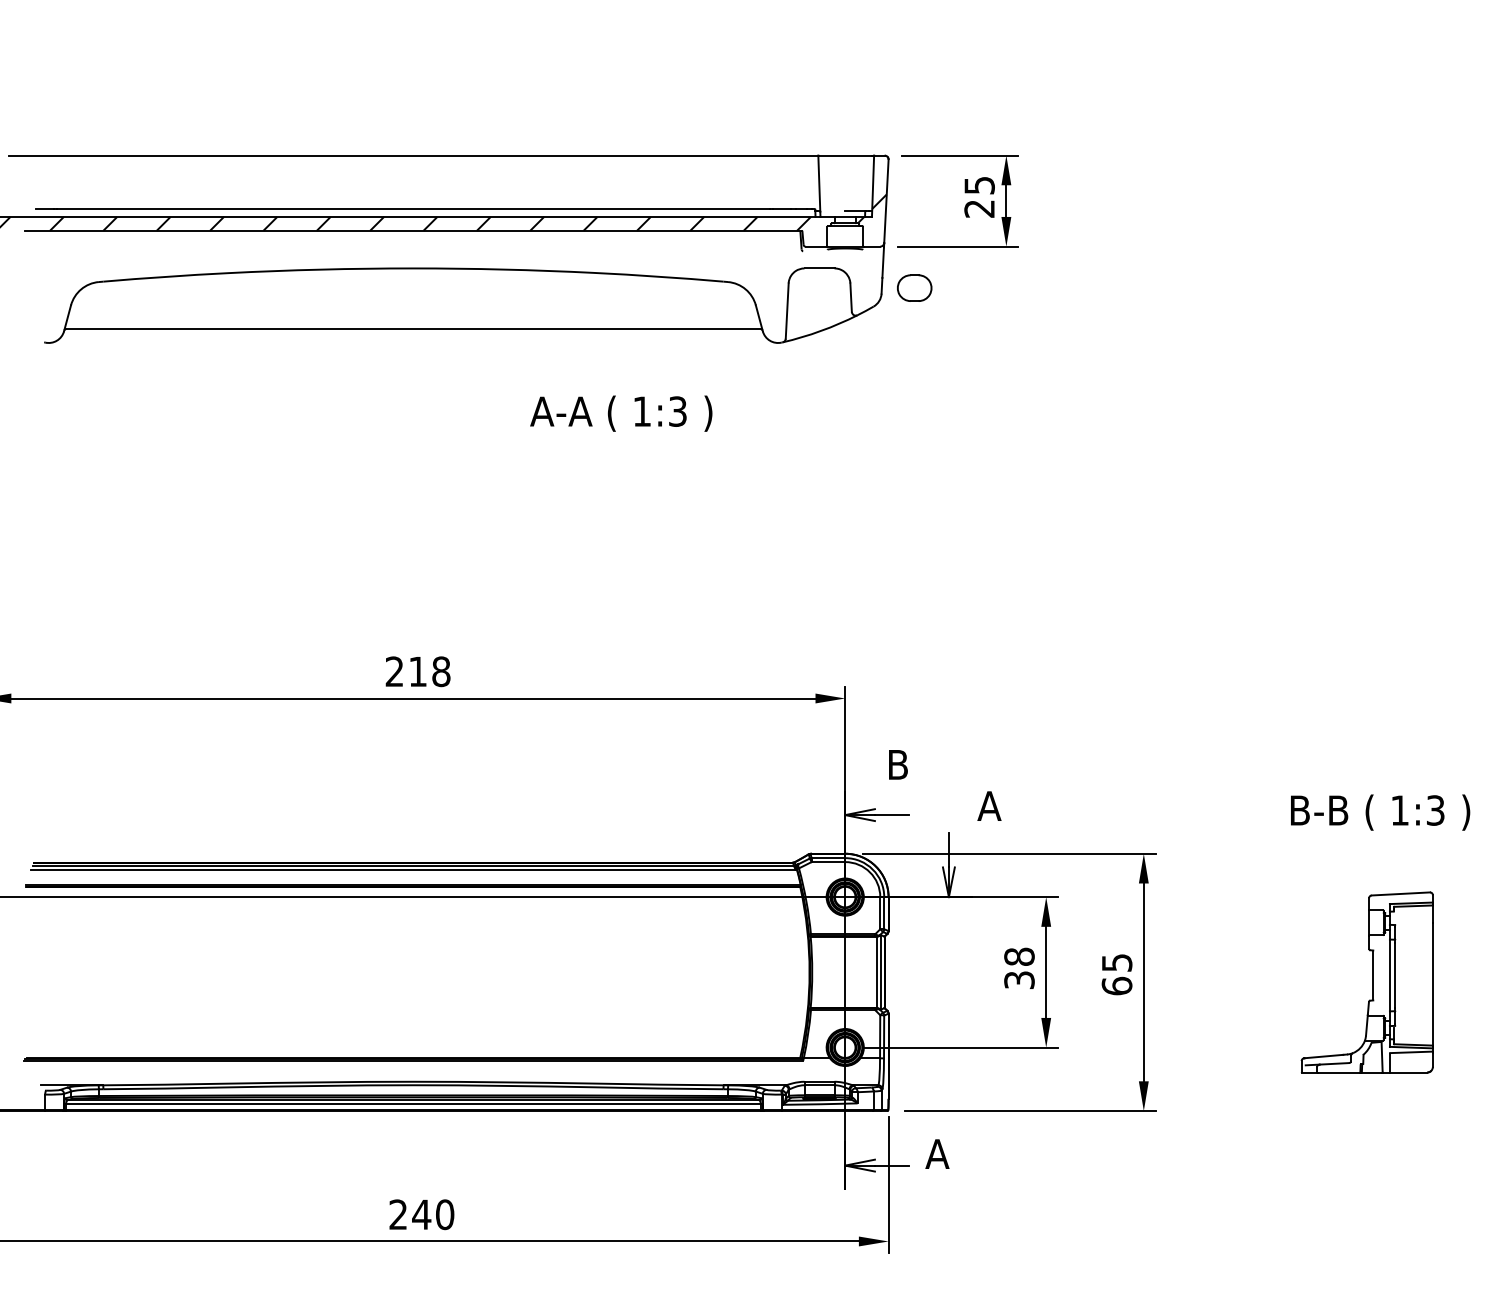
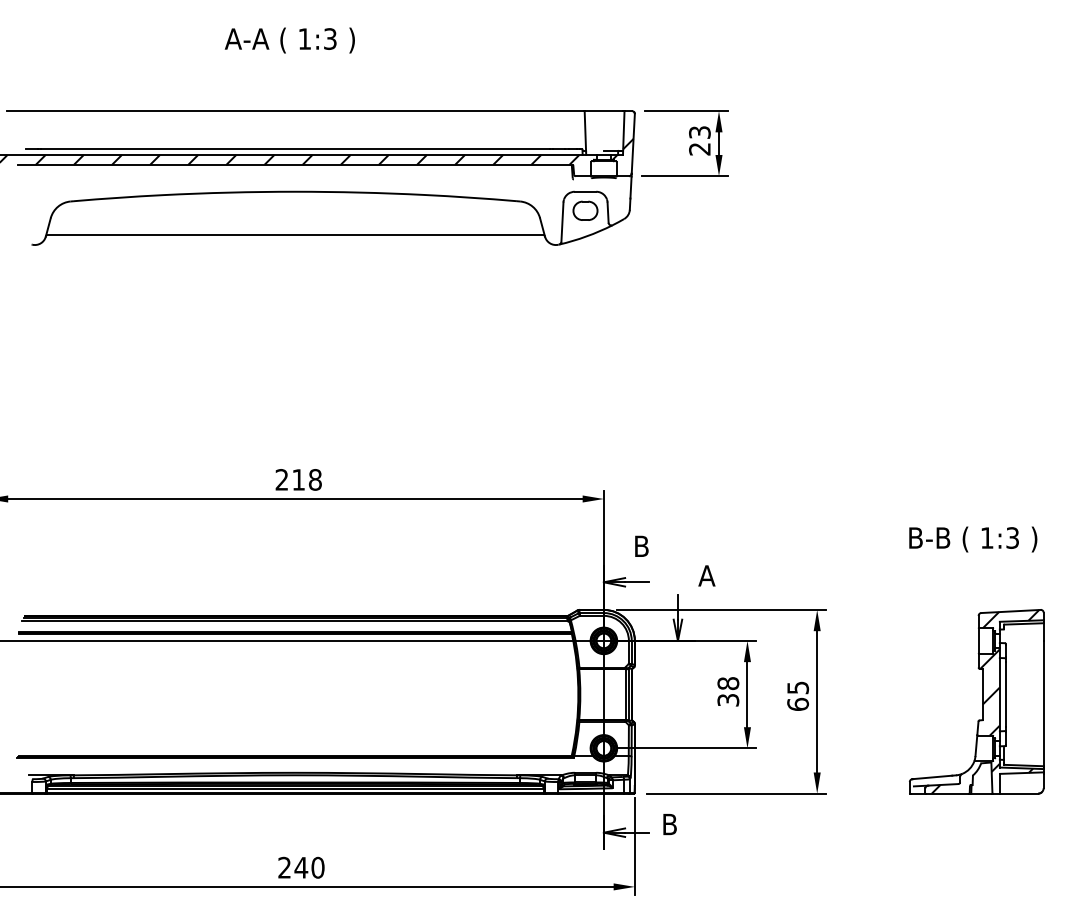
text: (979, 185) -> (699, 132), 25 -> 23
part: (914, 287) -> (585, 210), moved
text: (620, 413) -> (289, 40), moved
text: (1380, 812) -> (973, 539), moved
part: (1366, 981) -> (976, 701), size x1.43
text: (937, 1154) -> (669, 824), A -> B

